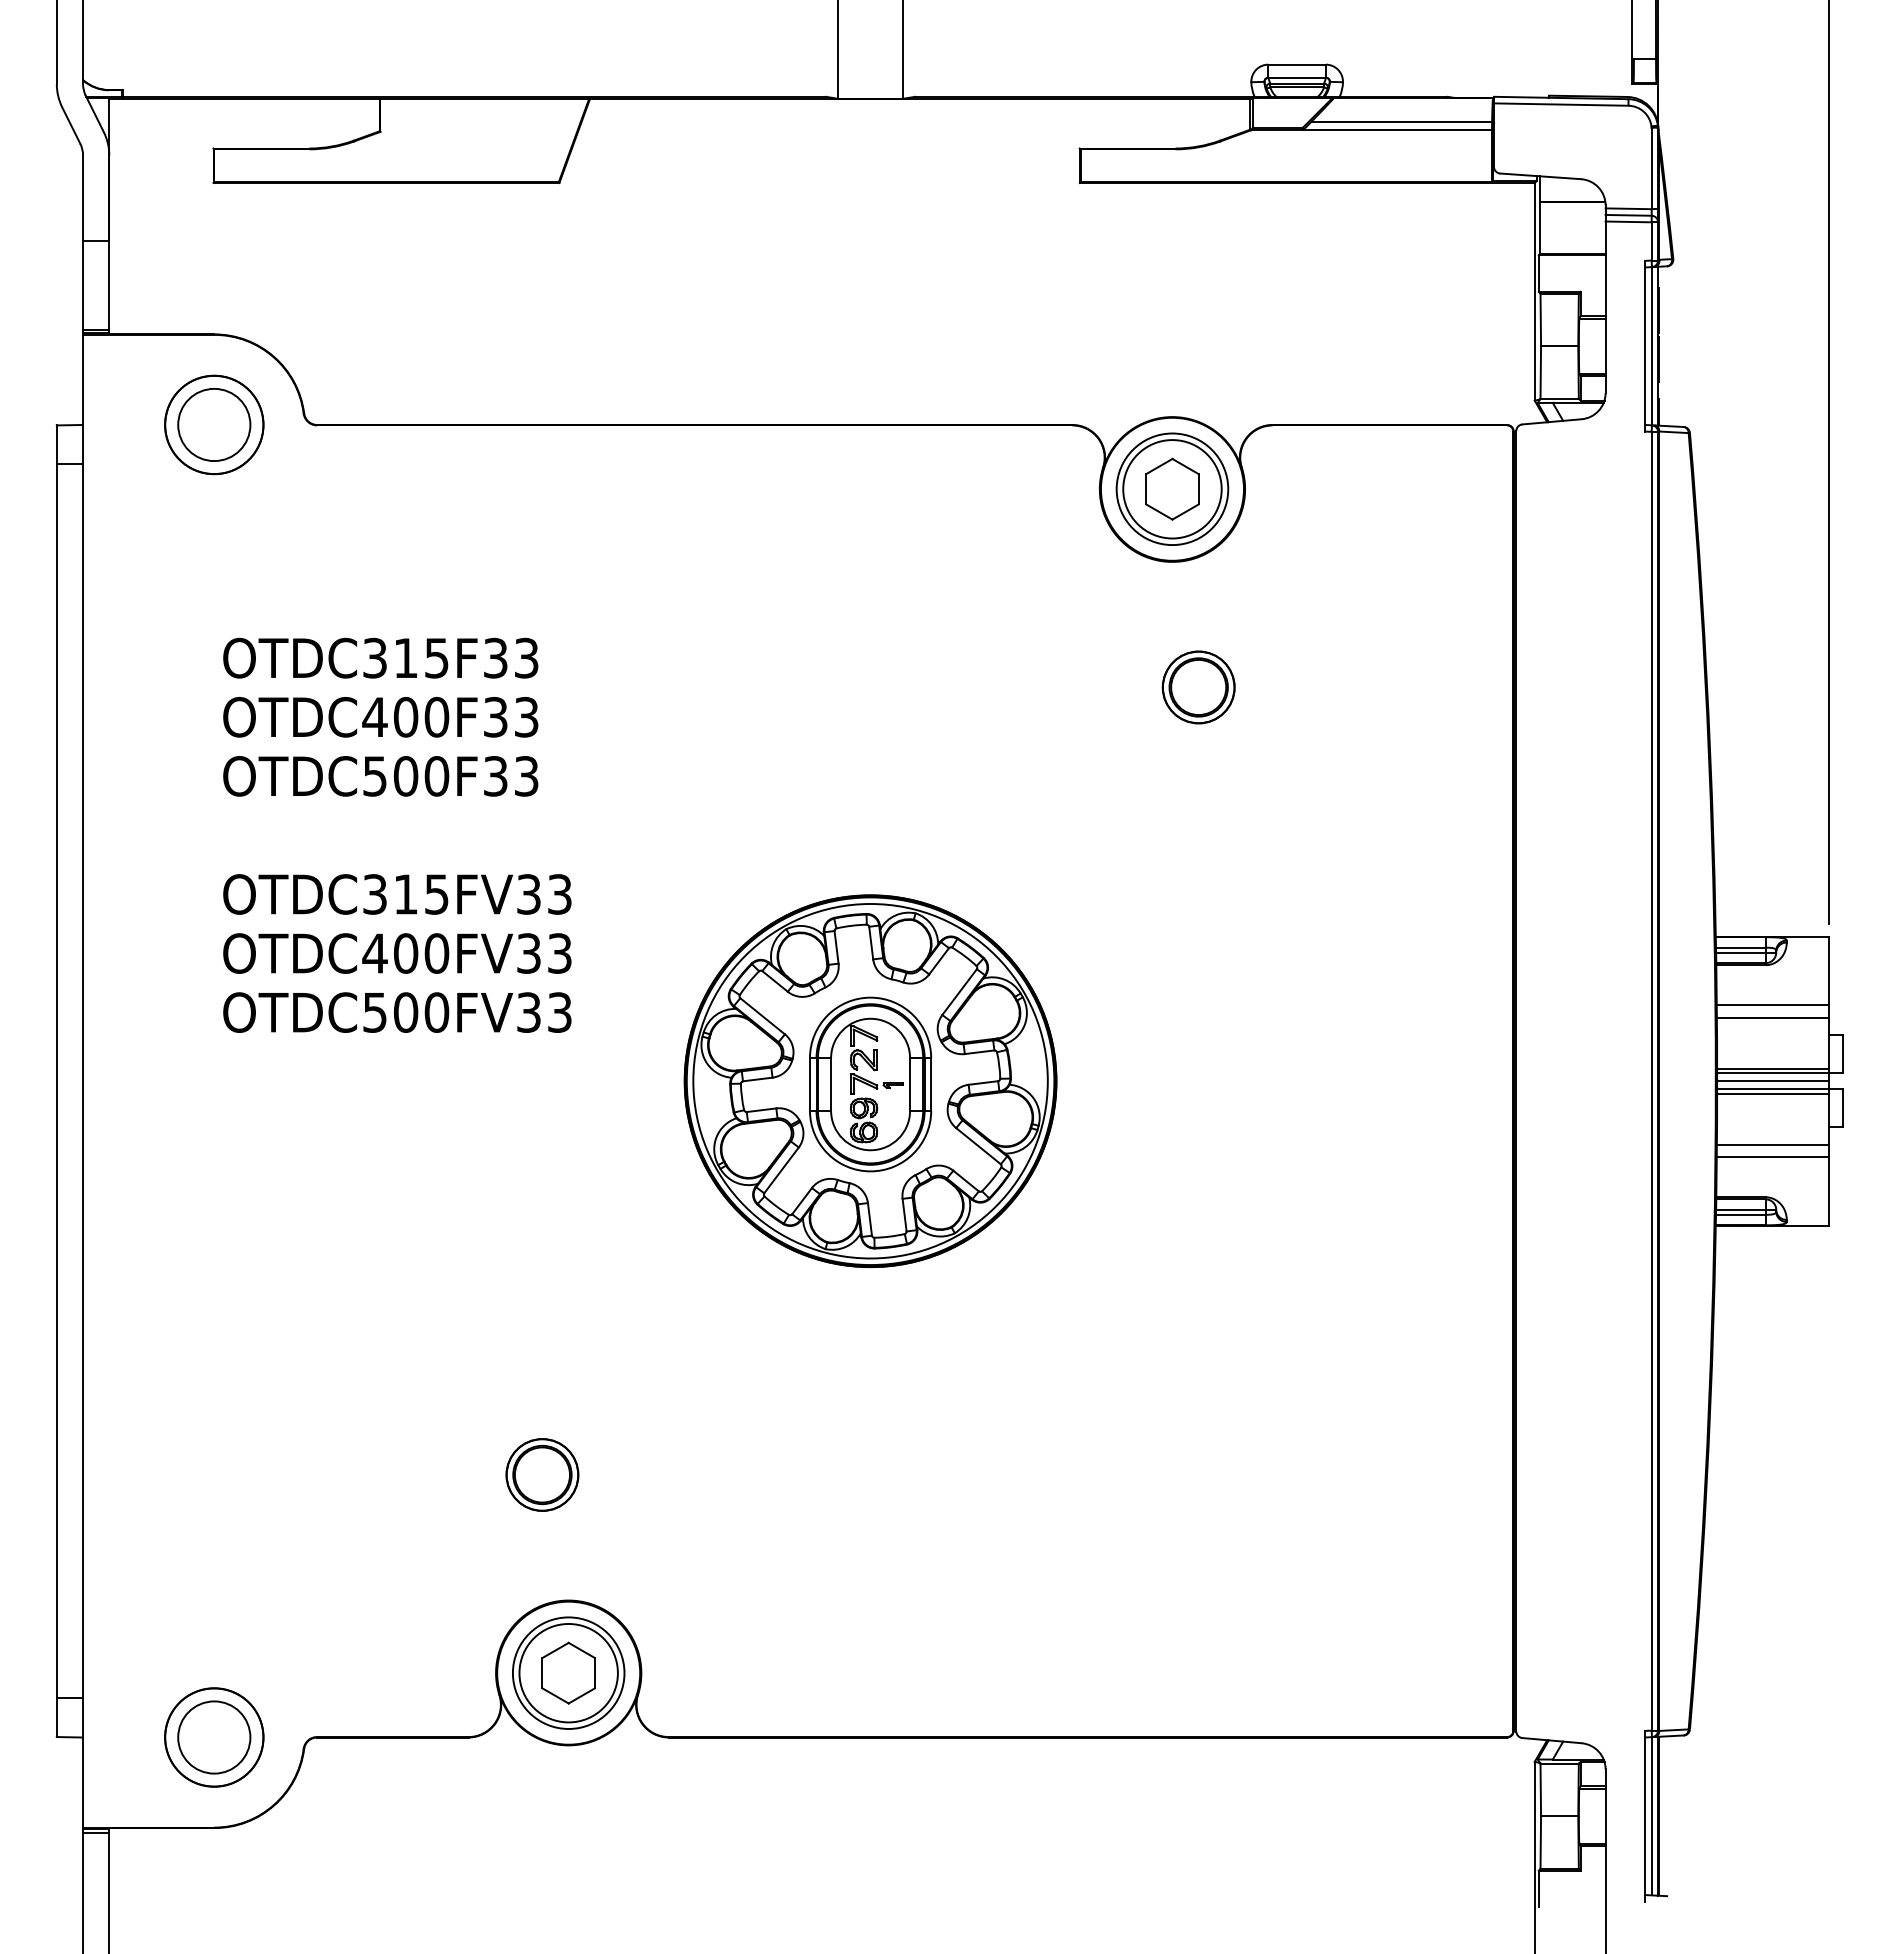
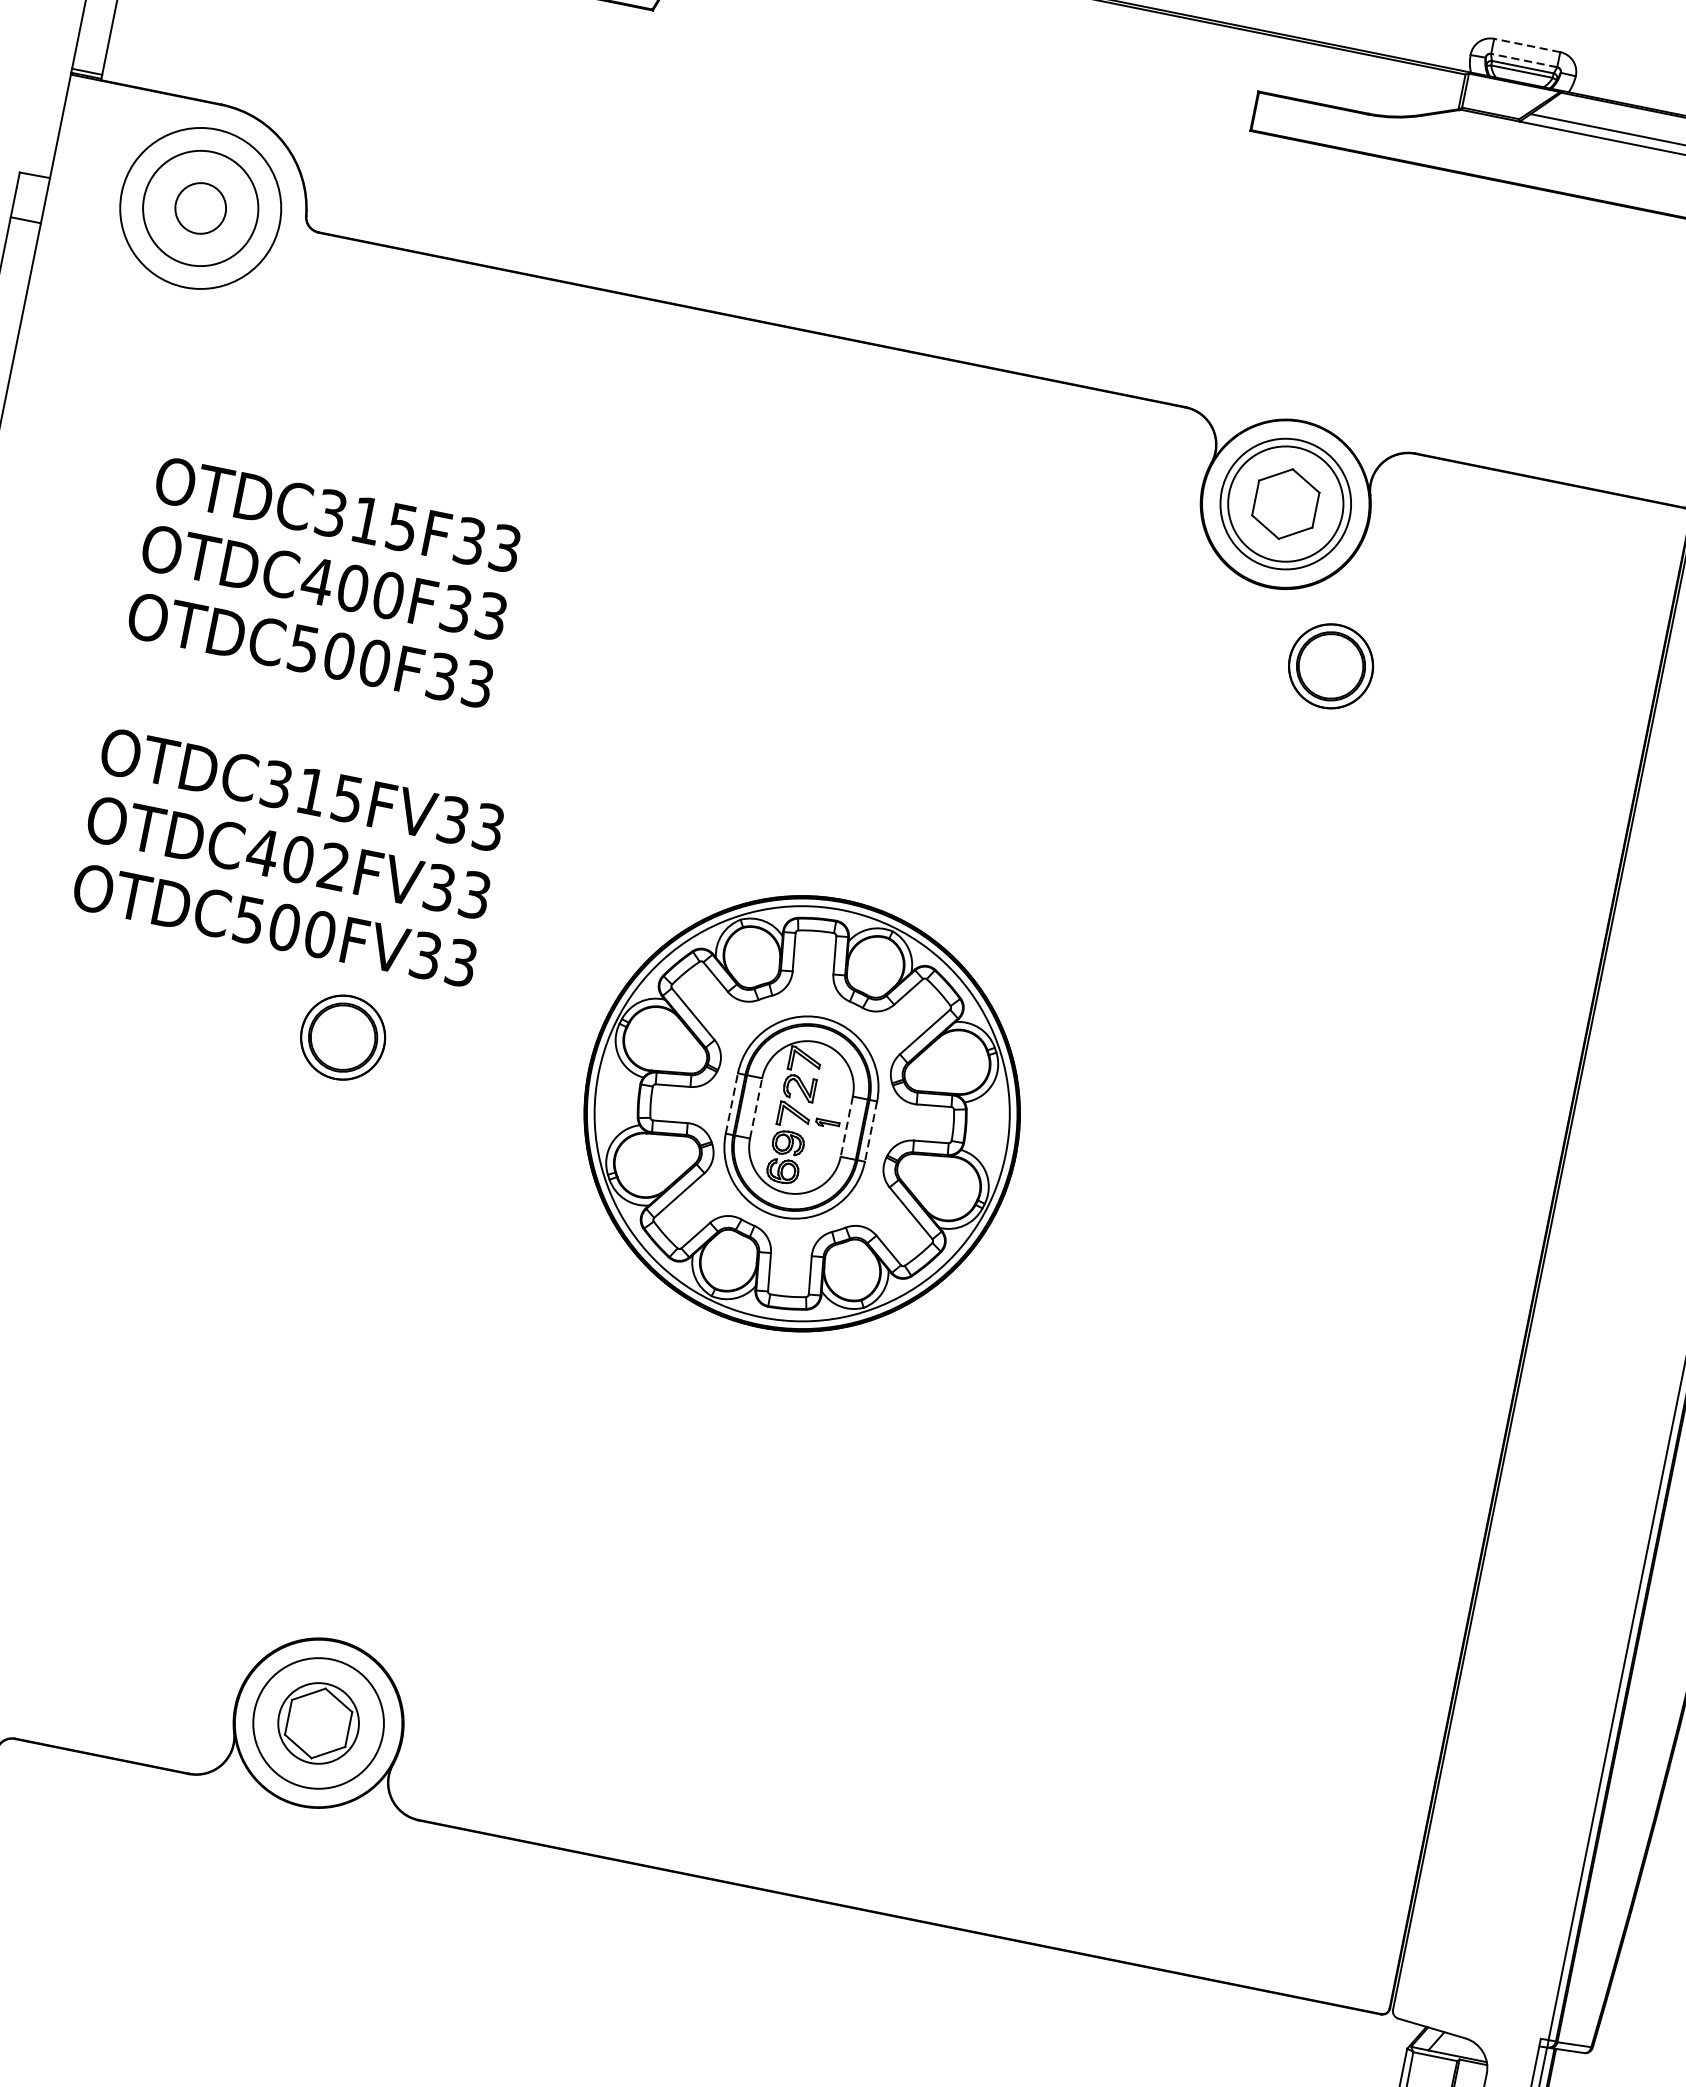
line: (1297, 64) -> (1527, 45), solid -> dashed
line: (1297, 77) -> (1524, 60), solid -> dashed
circle: (214, 424) -> (201, 207), size x0.6
circle: (214, 424) -> (201, 207), size x1.4
part: (1198, 687) -> (1330, 666), moved
text: (436, 953) -> (333, 866), OTDC400FV33 -> OTDC402FV33
line: (809, 1084) -> (731, 1103), solid -> dashed
line: (831, 1084) -> (756, 1108), solid -> dashed
line: (910, 1085) -> (847, 1127), solid -> dashed
line: (931, 1085) -> (871, 1132), solid -> dashed
part: (542, 1474) -> (343, 1037), moved
circle: (568, 1672) -> (318, 1722), size x0.7

